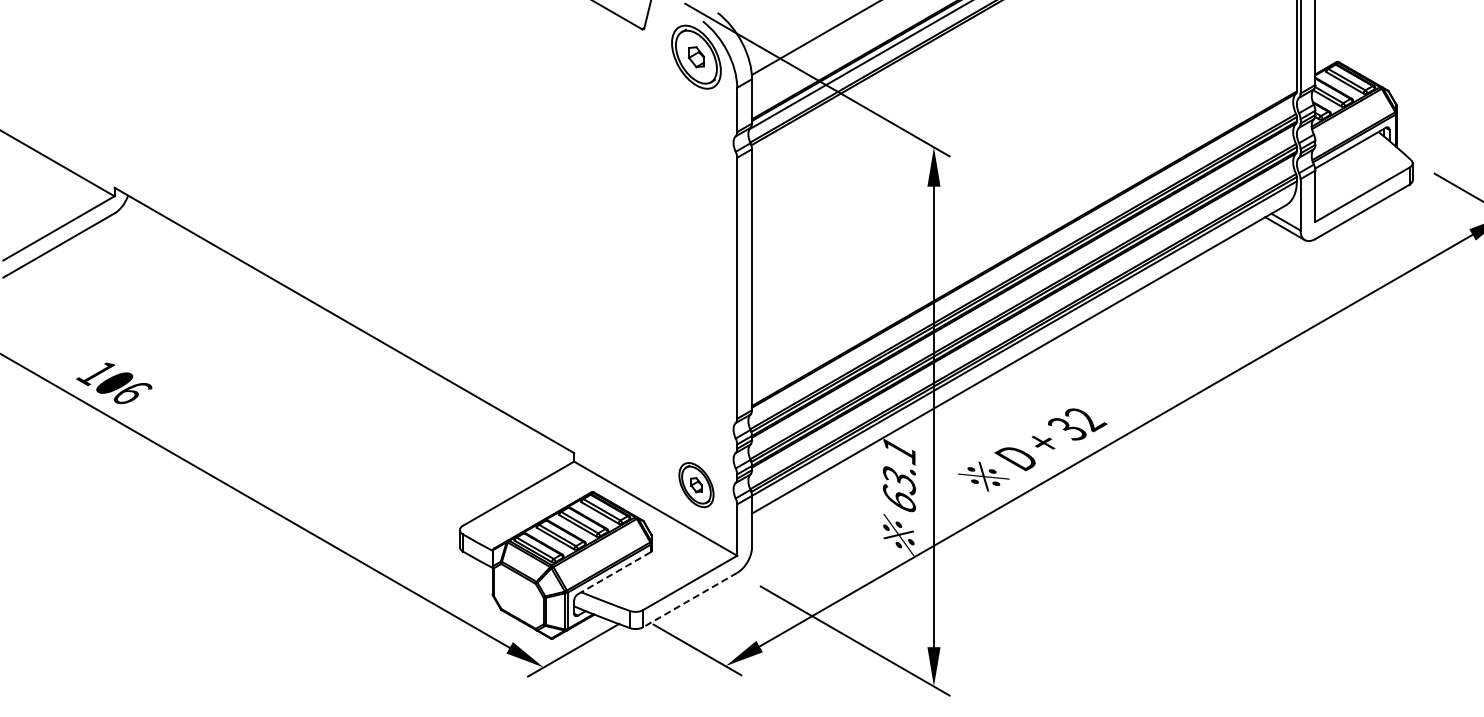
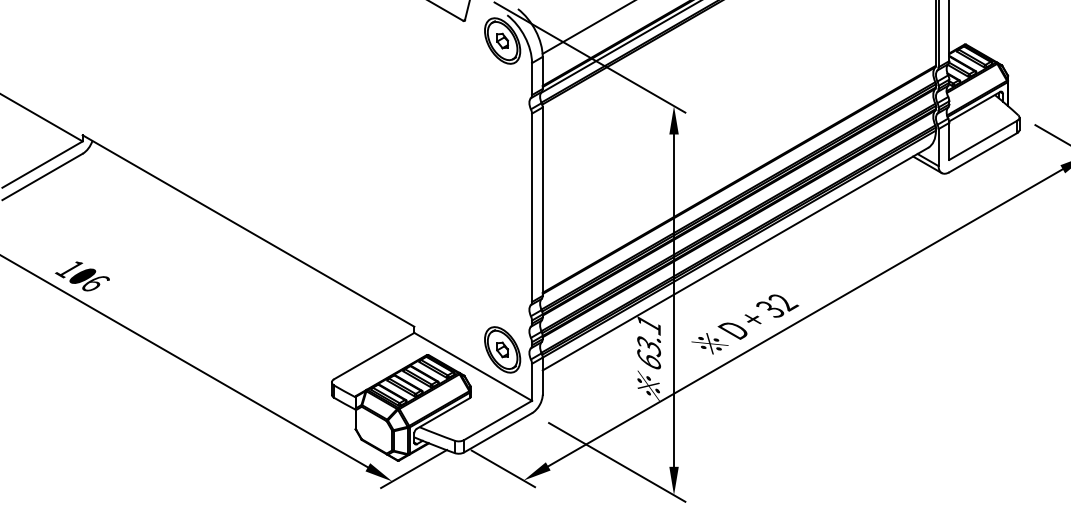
part: (696, 484) -> (502, 349), size x1.43
line: (614, 572) -> (443, 412), dashed -> solid
line: (689, 600) -> (497, 433), dashed -> solid

